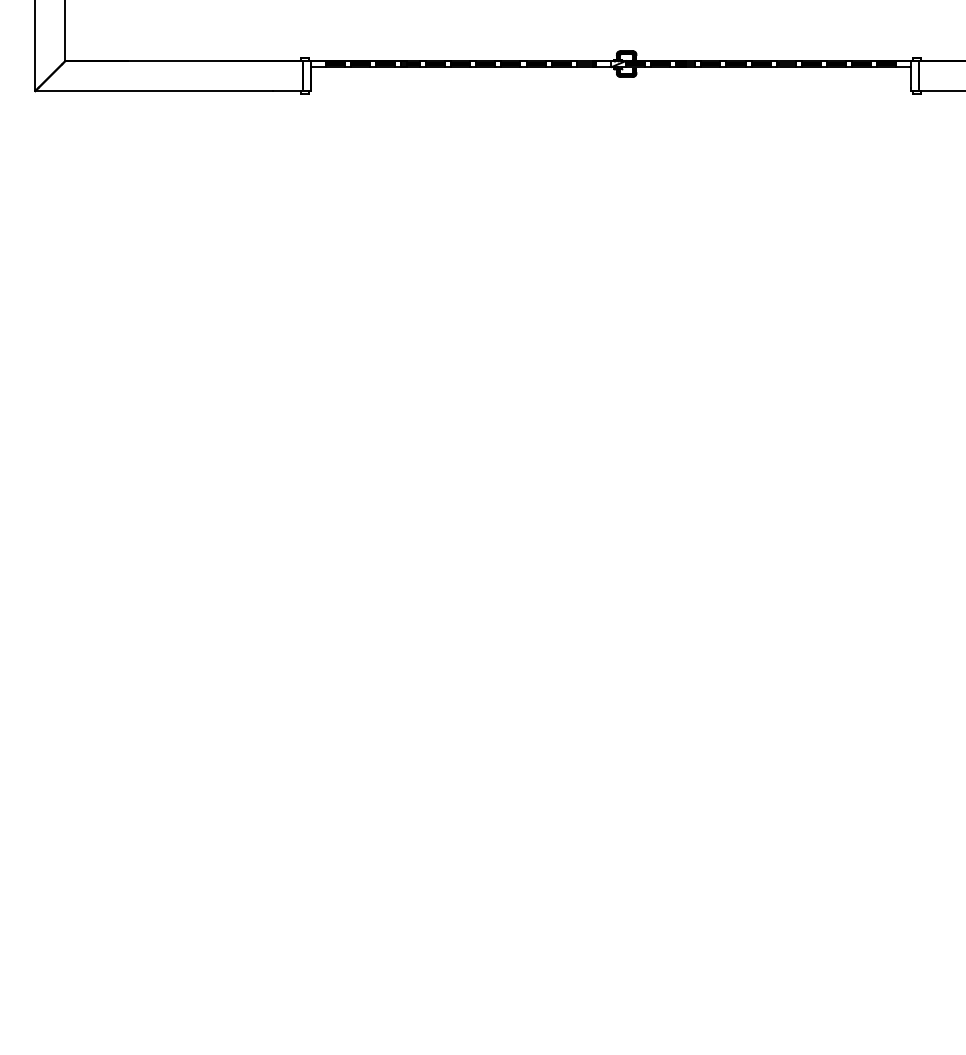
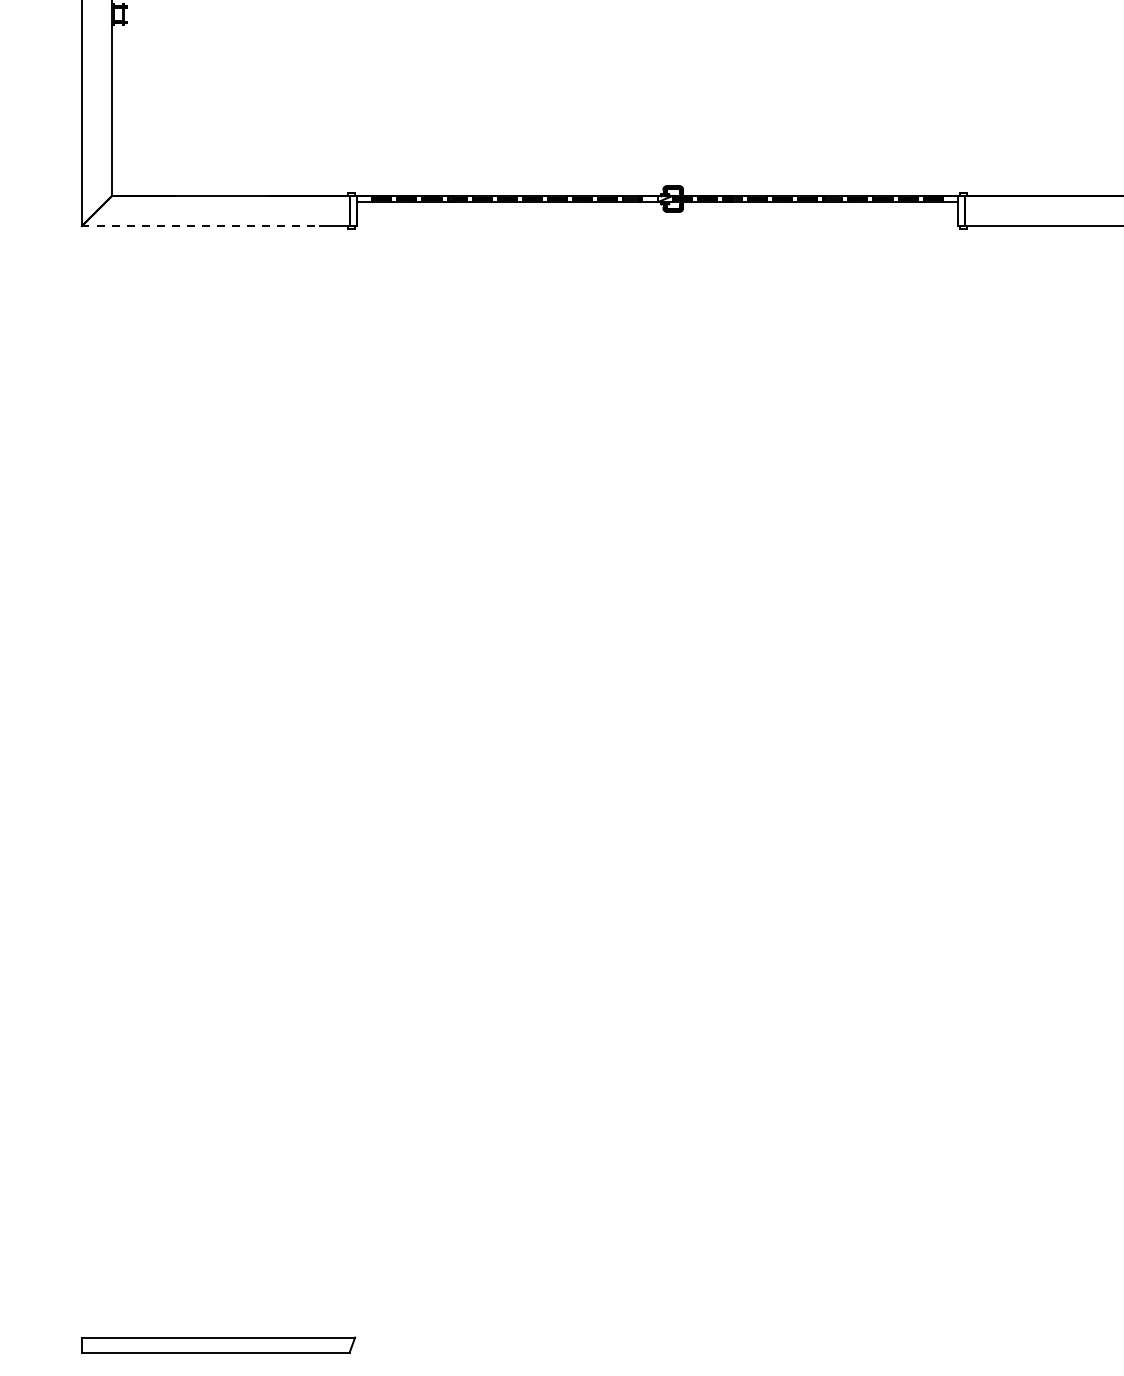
line: (153, 91) -> (200, 226), solid -> dashed

